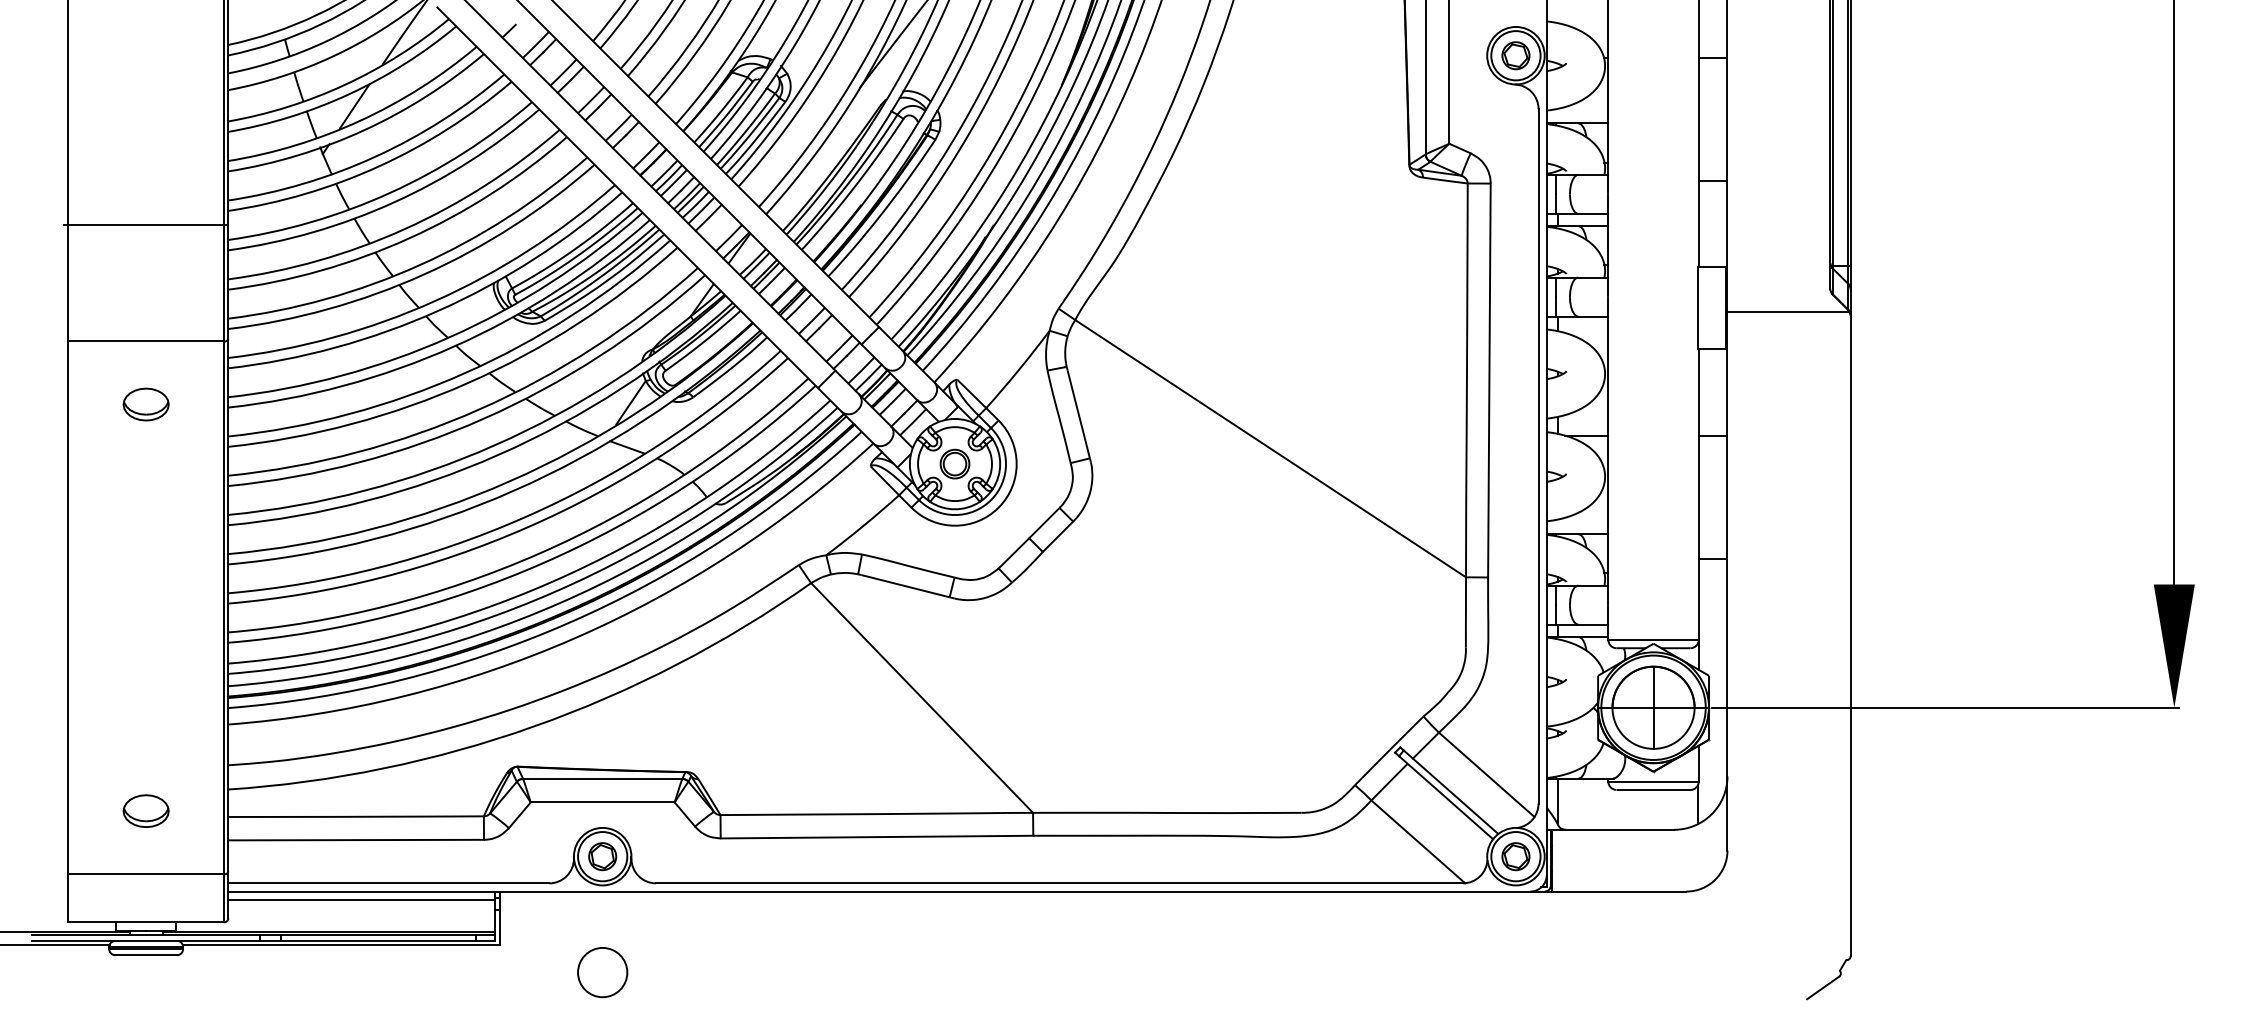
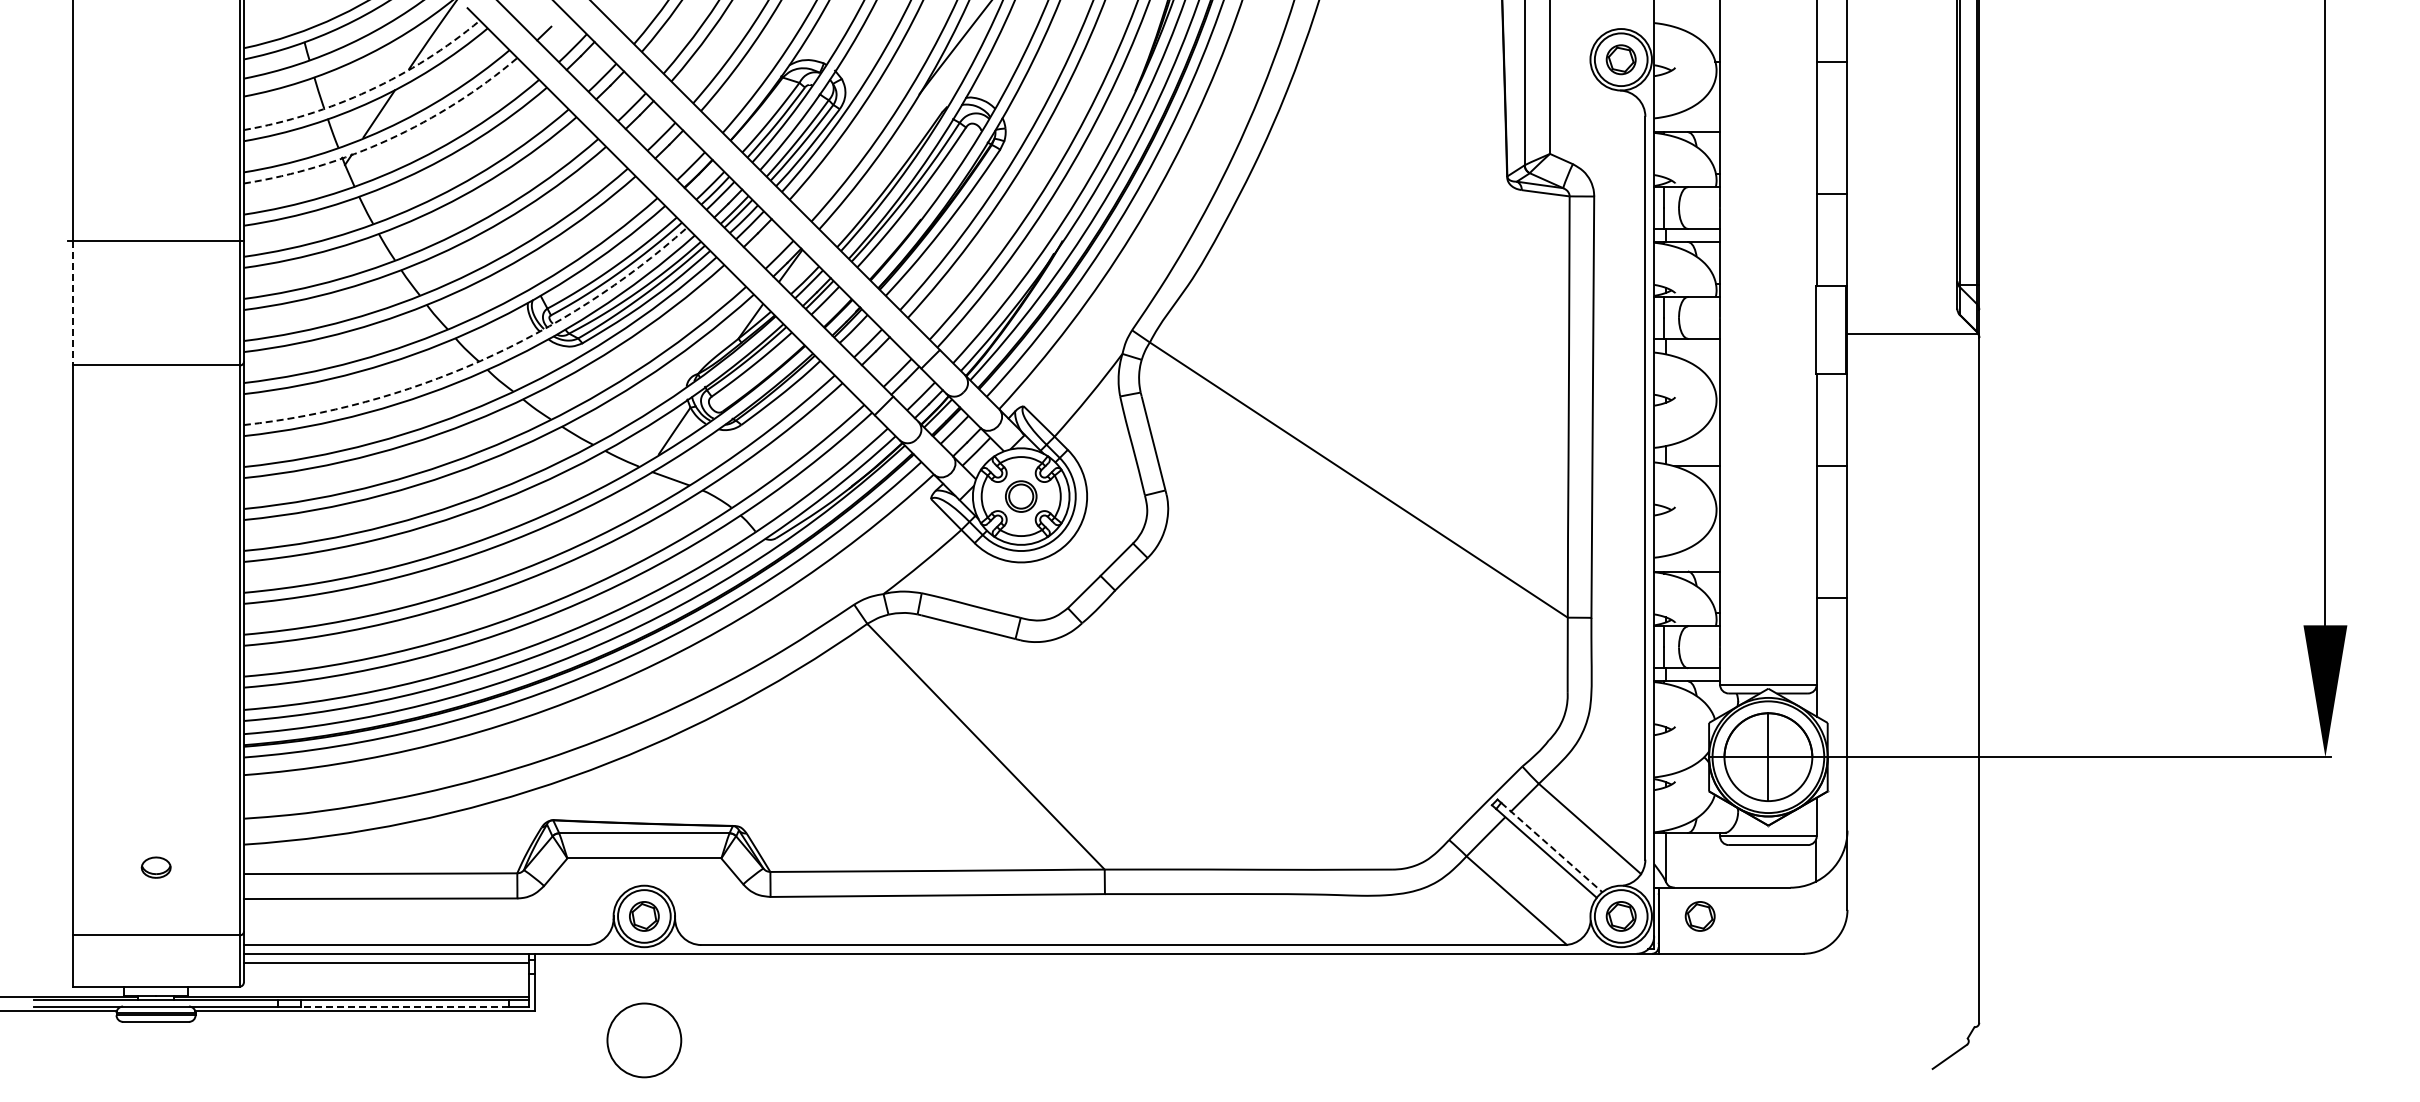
arc: (345, 84) -> (369, 90), solid -> dashed
arc: (364, 130) -> (389, 139), solid -> dashed
line: (68, 283) -> (72, 303), solid -> dashed
arc: (449, 336) -> (480, 360), solid -> dashed
part: (146, 404) -> (156, 432), removed
line: (1451, 792) -> (1552, 847), solid -> dashed
part: (146, 810) -> (156, 867), size x0.6
part: (1589, 856) -> (1699, 916), added
line: (378, 940) -> (404, 1006), solid -> dashed
circle: (602, 972) -> (644, 1040), size x1.4

